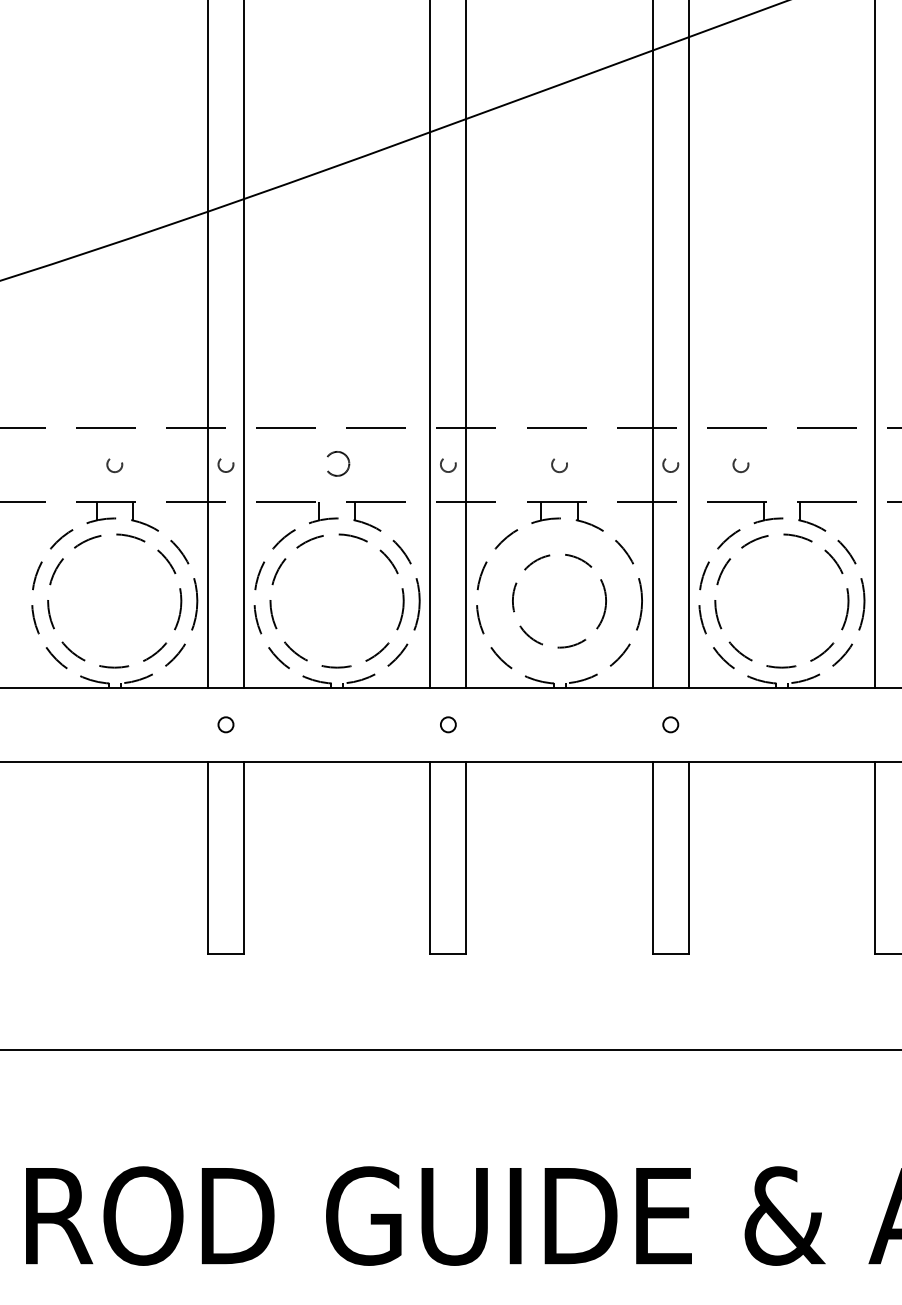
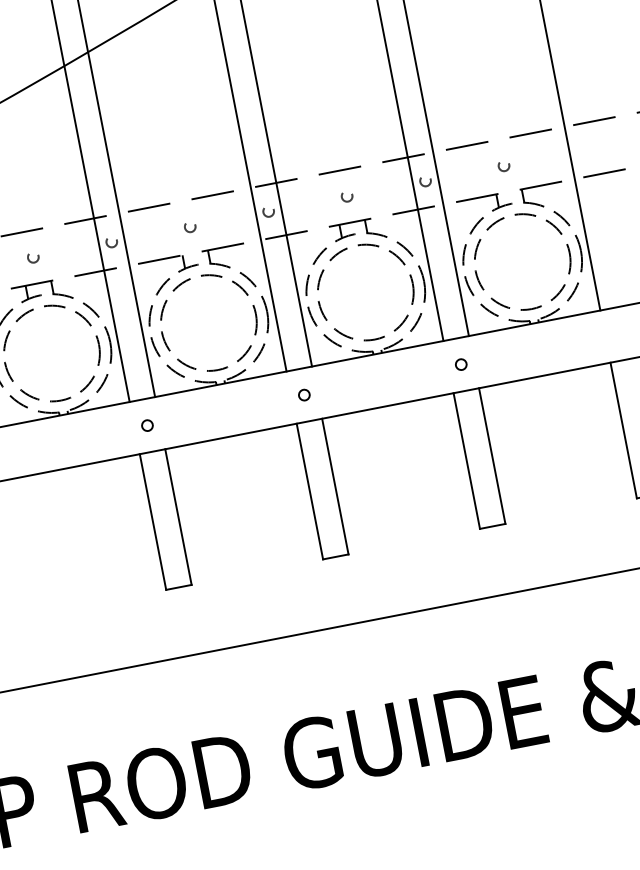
circle: (336, 465) -> (189, 227), size x0.62
circle: (740, 465) -> (503, 166), moved
circle: (559, 600) -> (365, 292), size x1.43

